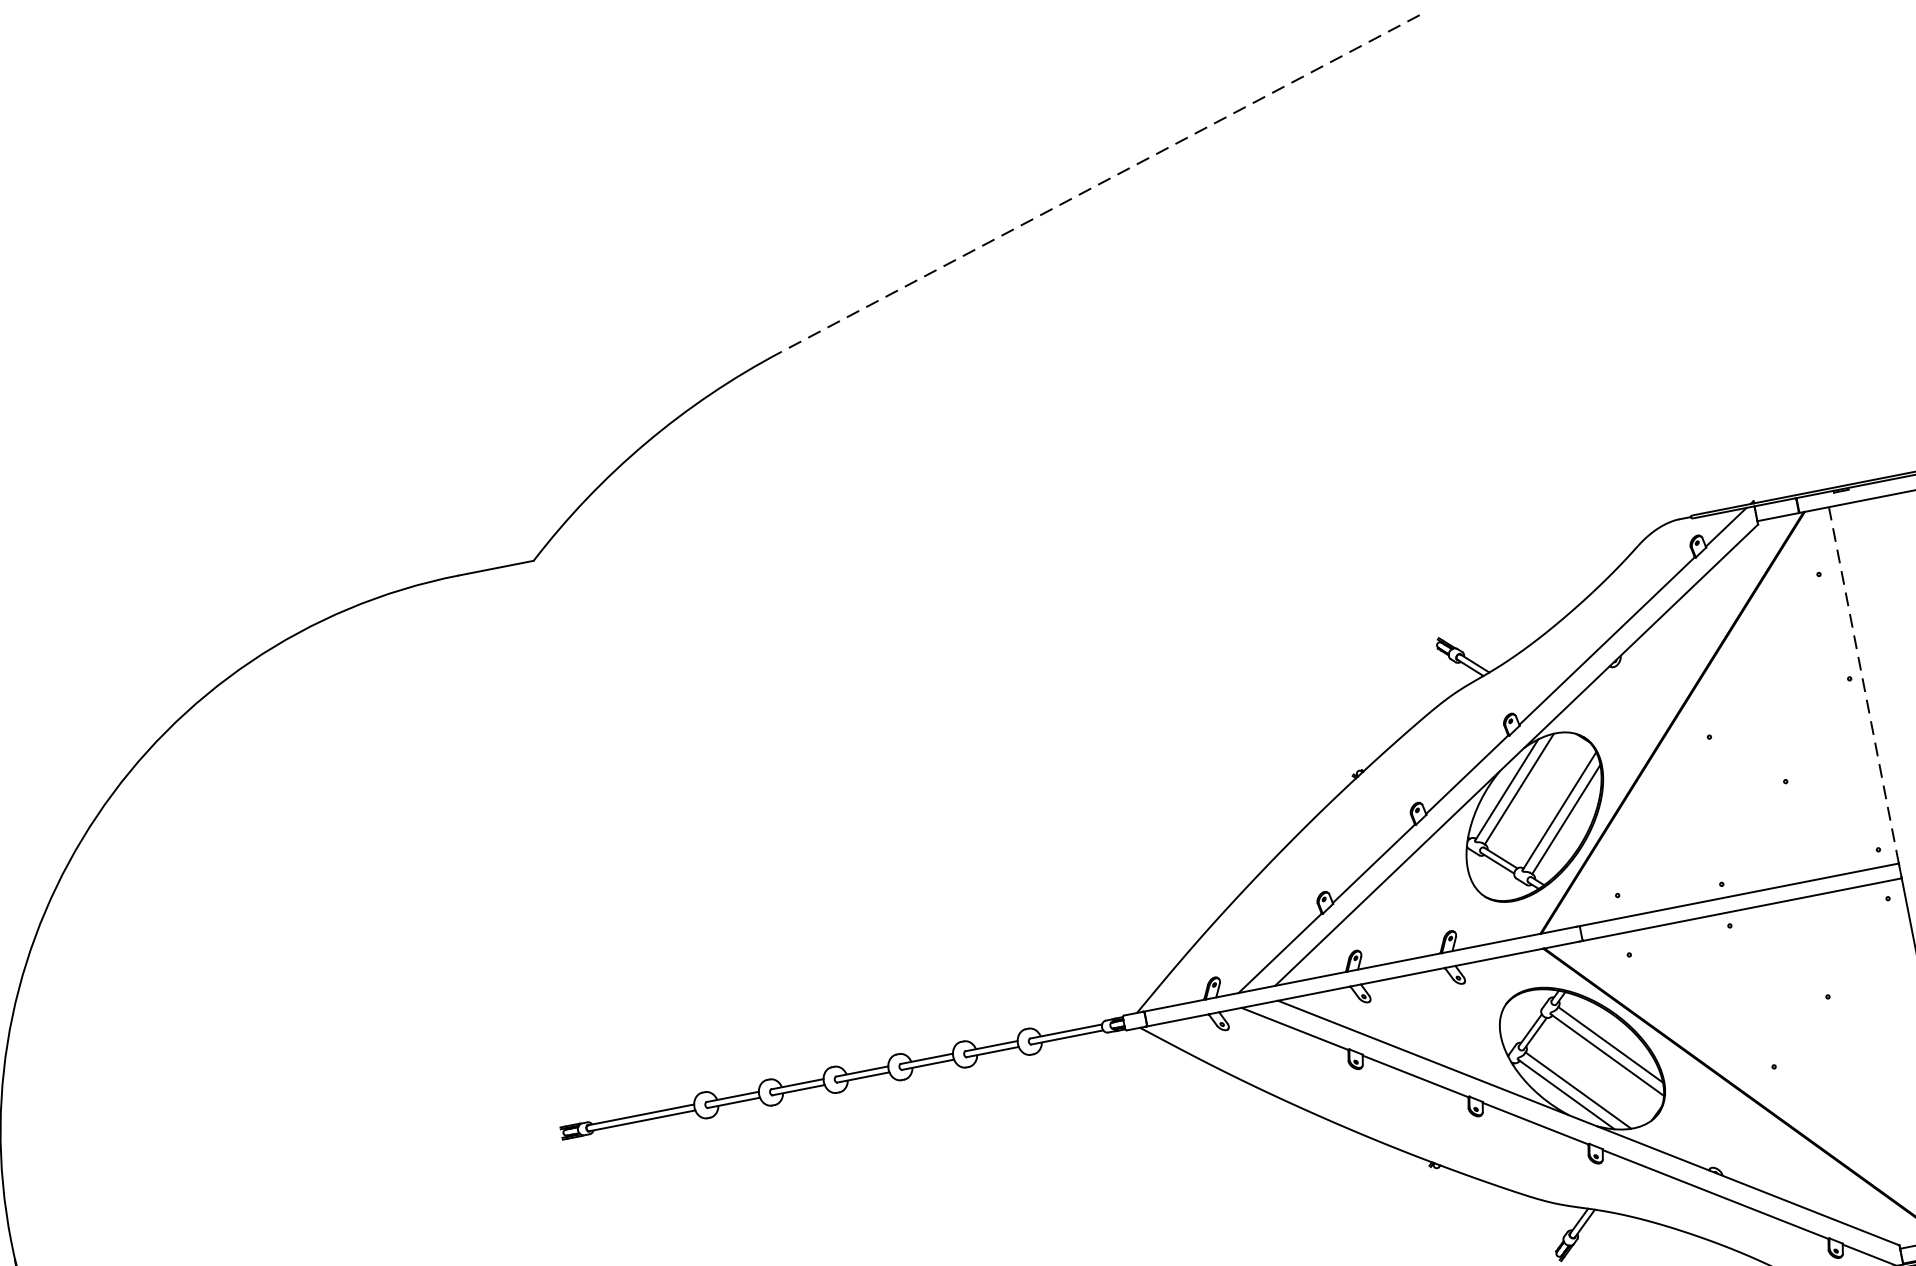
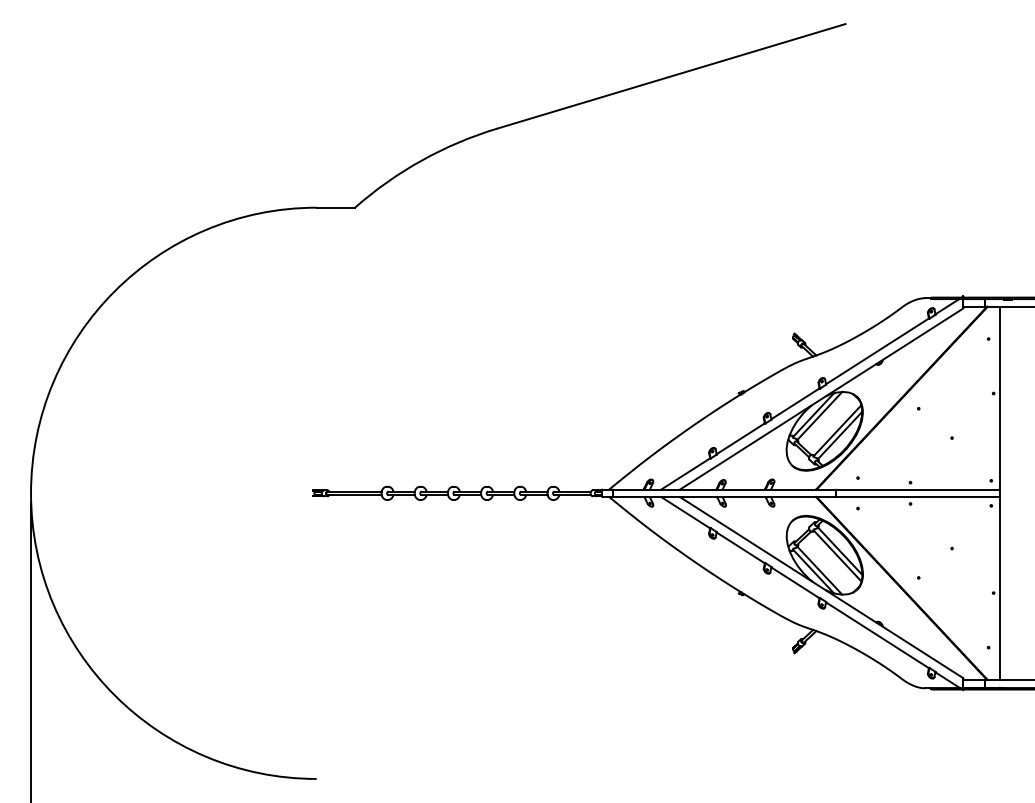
line: (1100, 184) -> (671, 76), dashed -> solid
line: (1864, 683) -> (1000, 397), dashed -> solid

